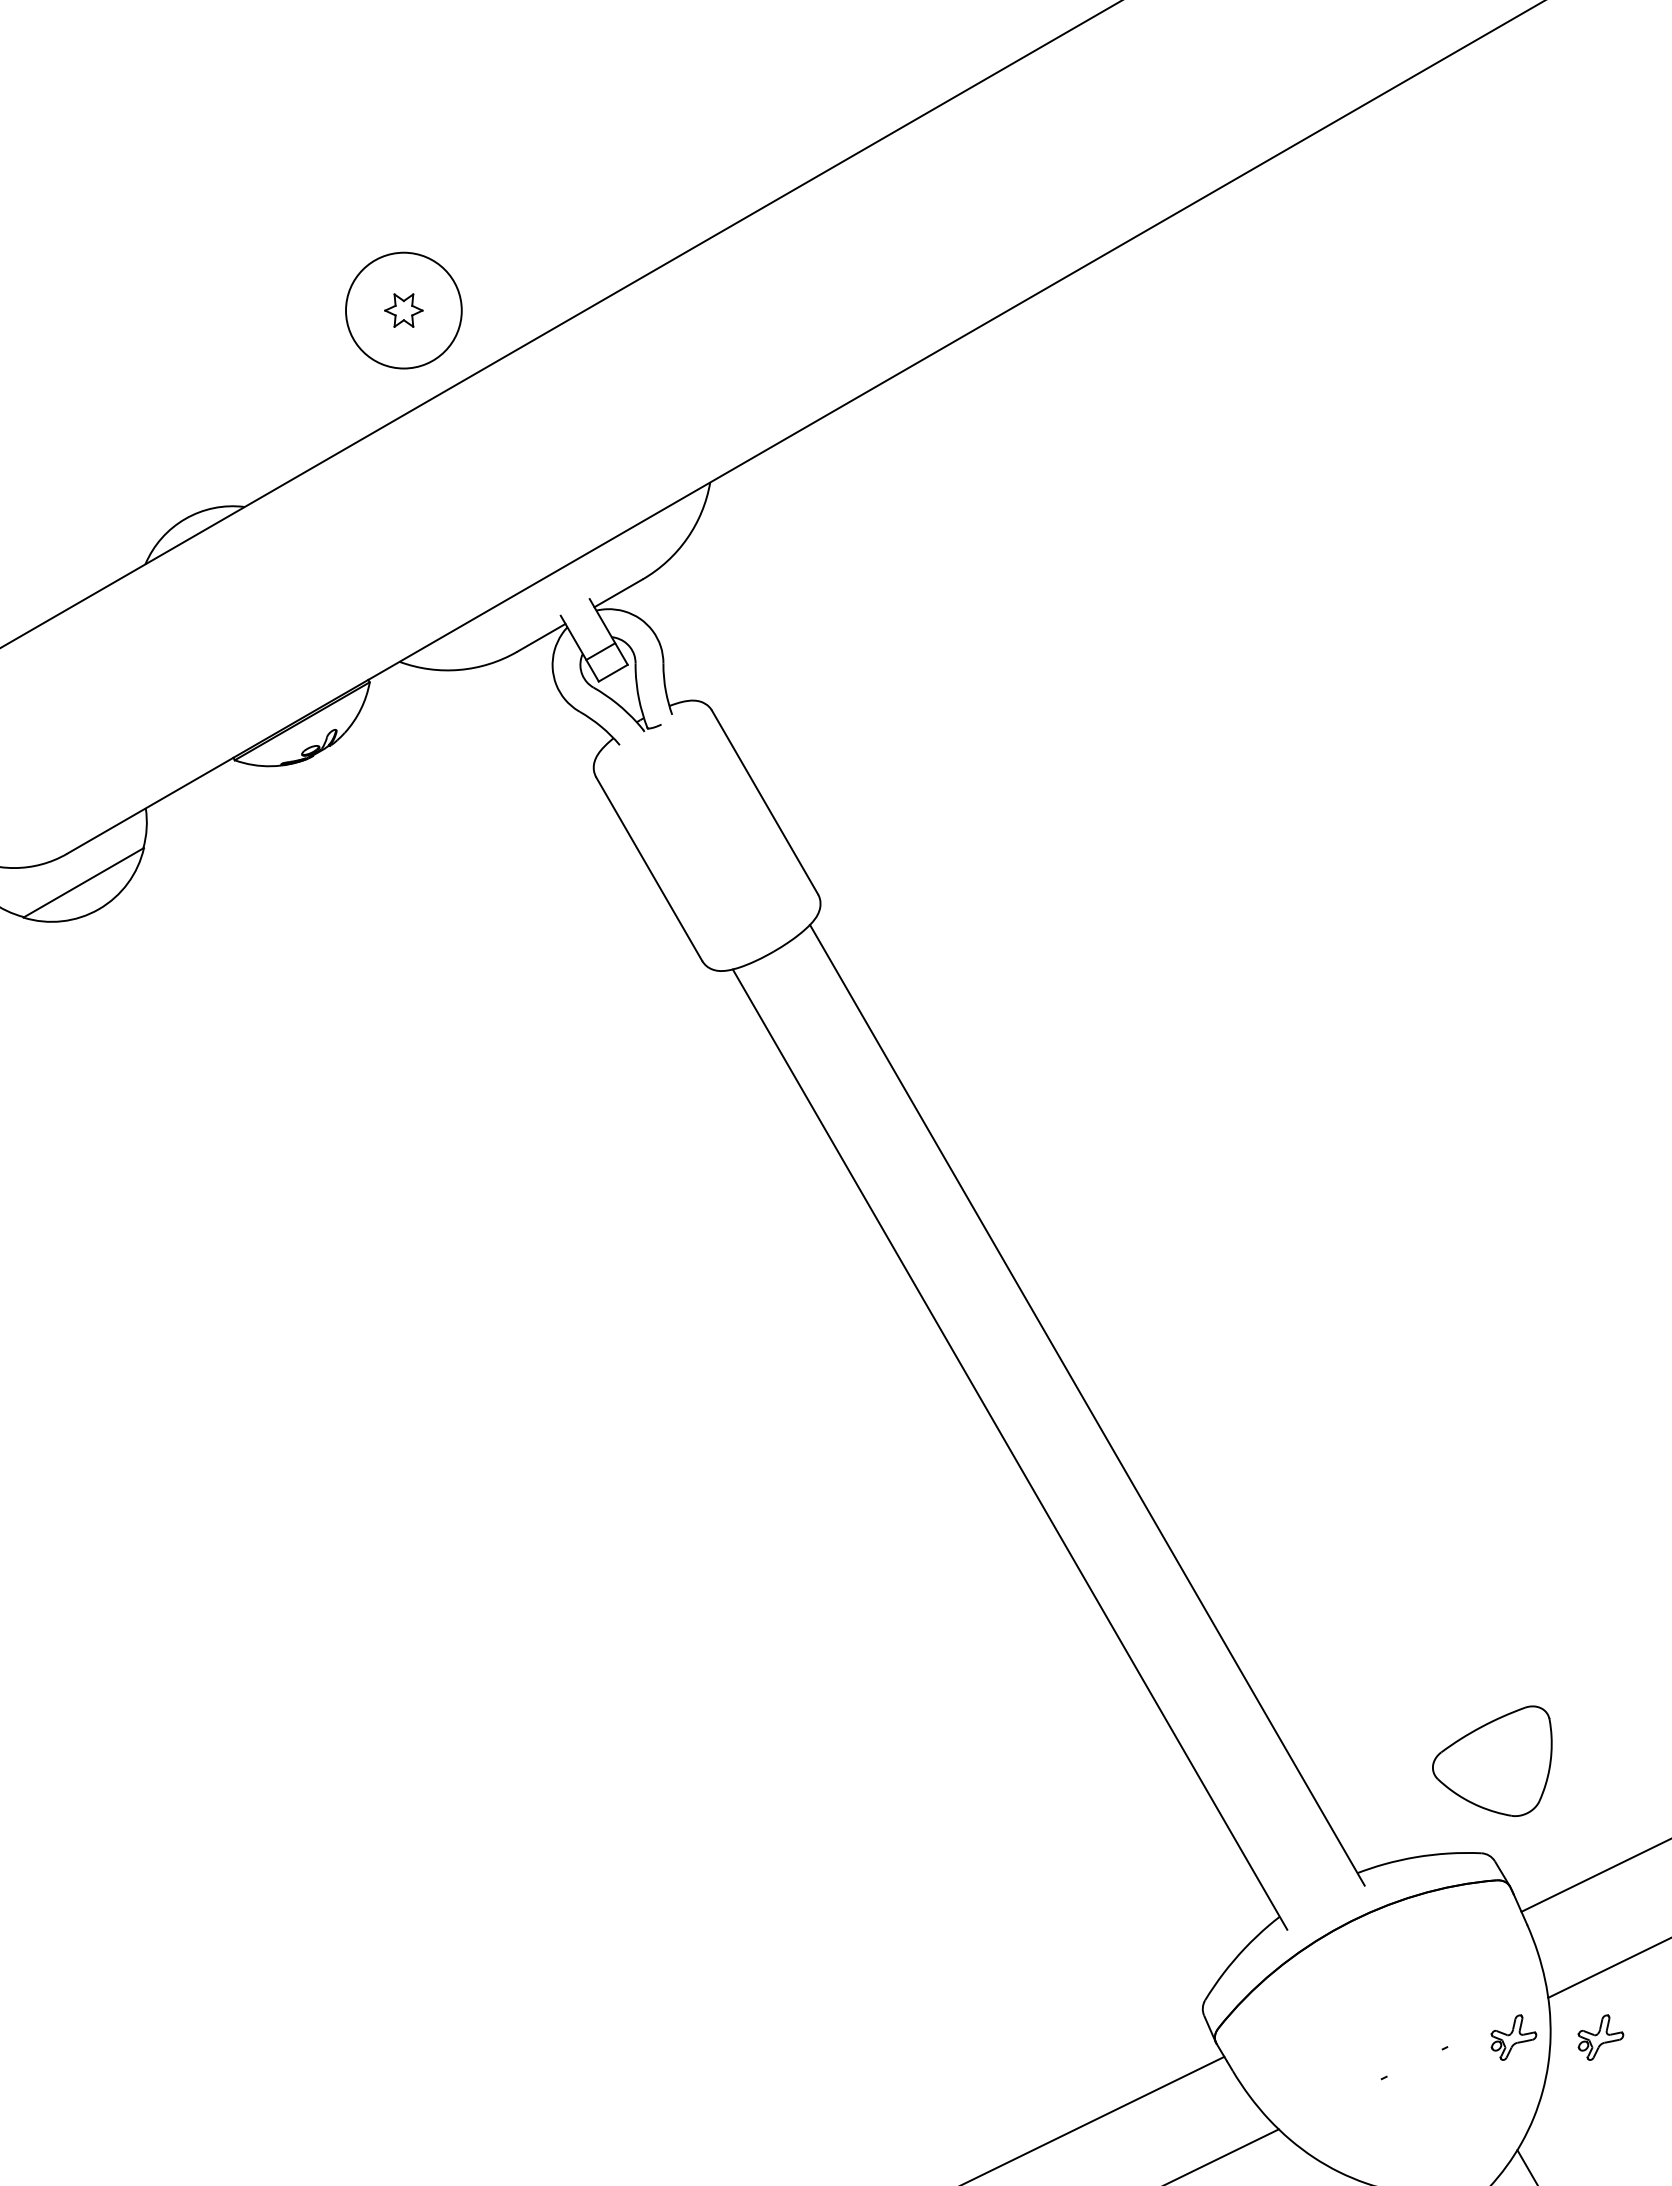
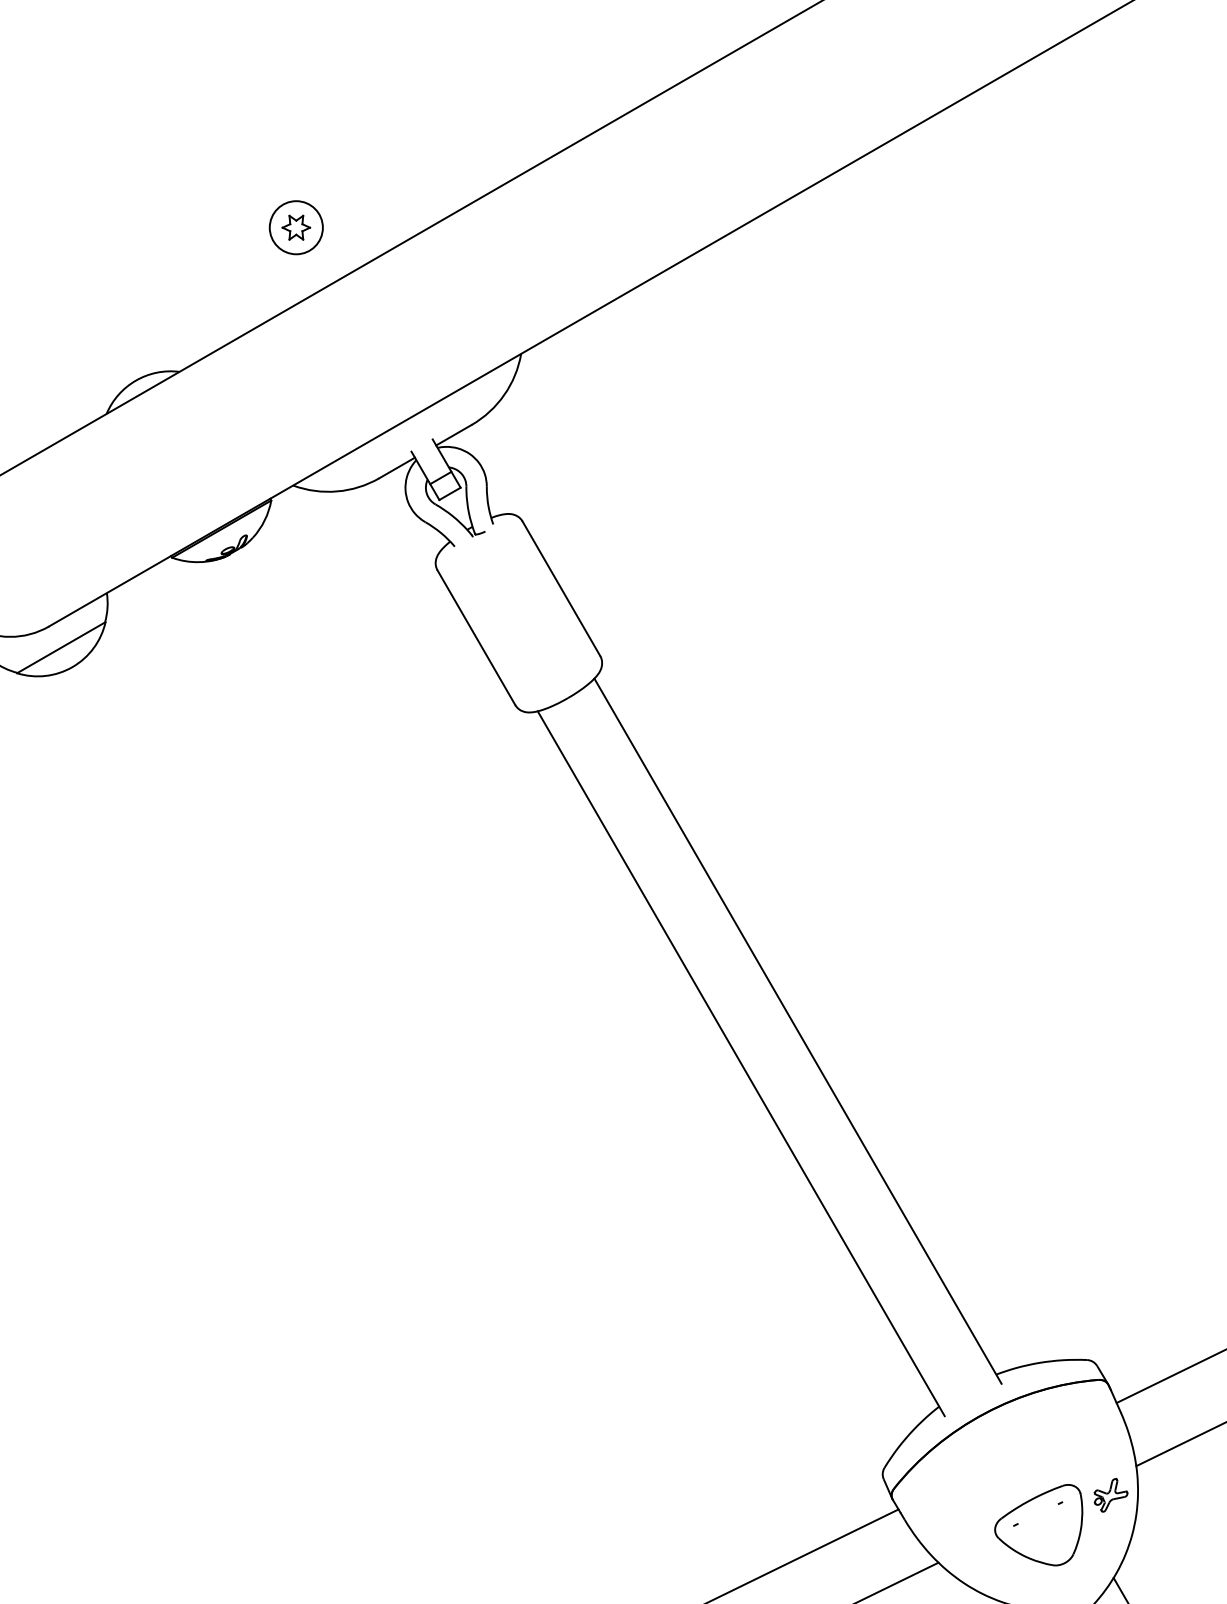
circle: (403, 310) -> (296, 227), size x0.62
part: (1492, 1760) -> (1038, 1524), moved
part: (1600, 2037) -> (1174, 1495), removed

